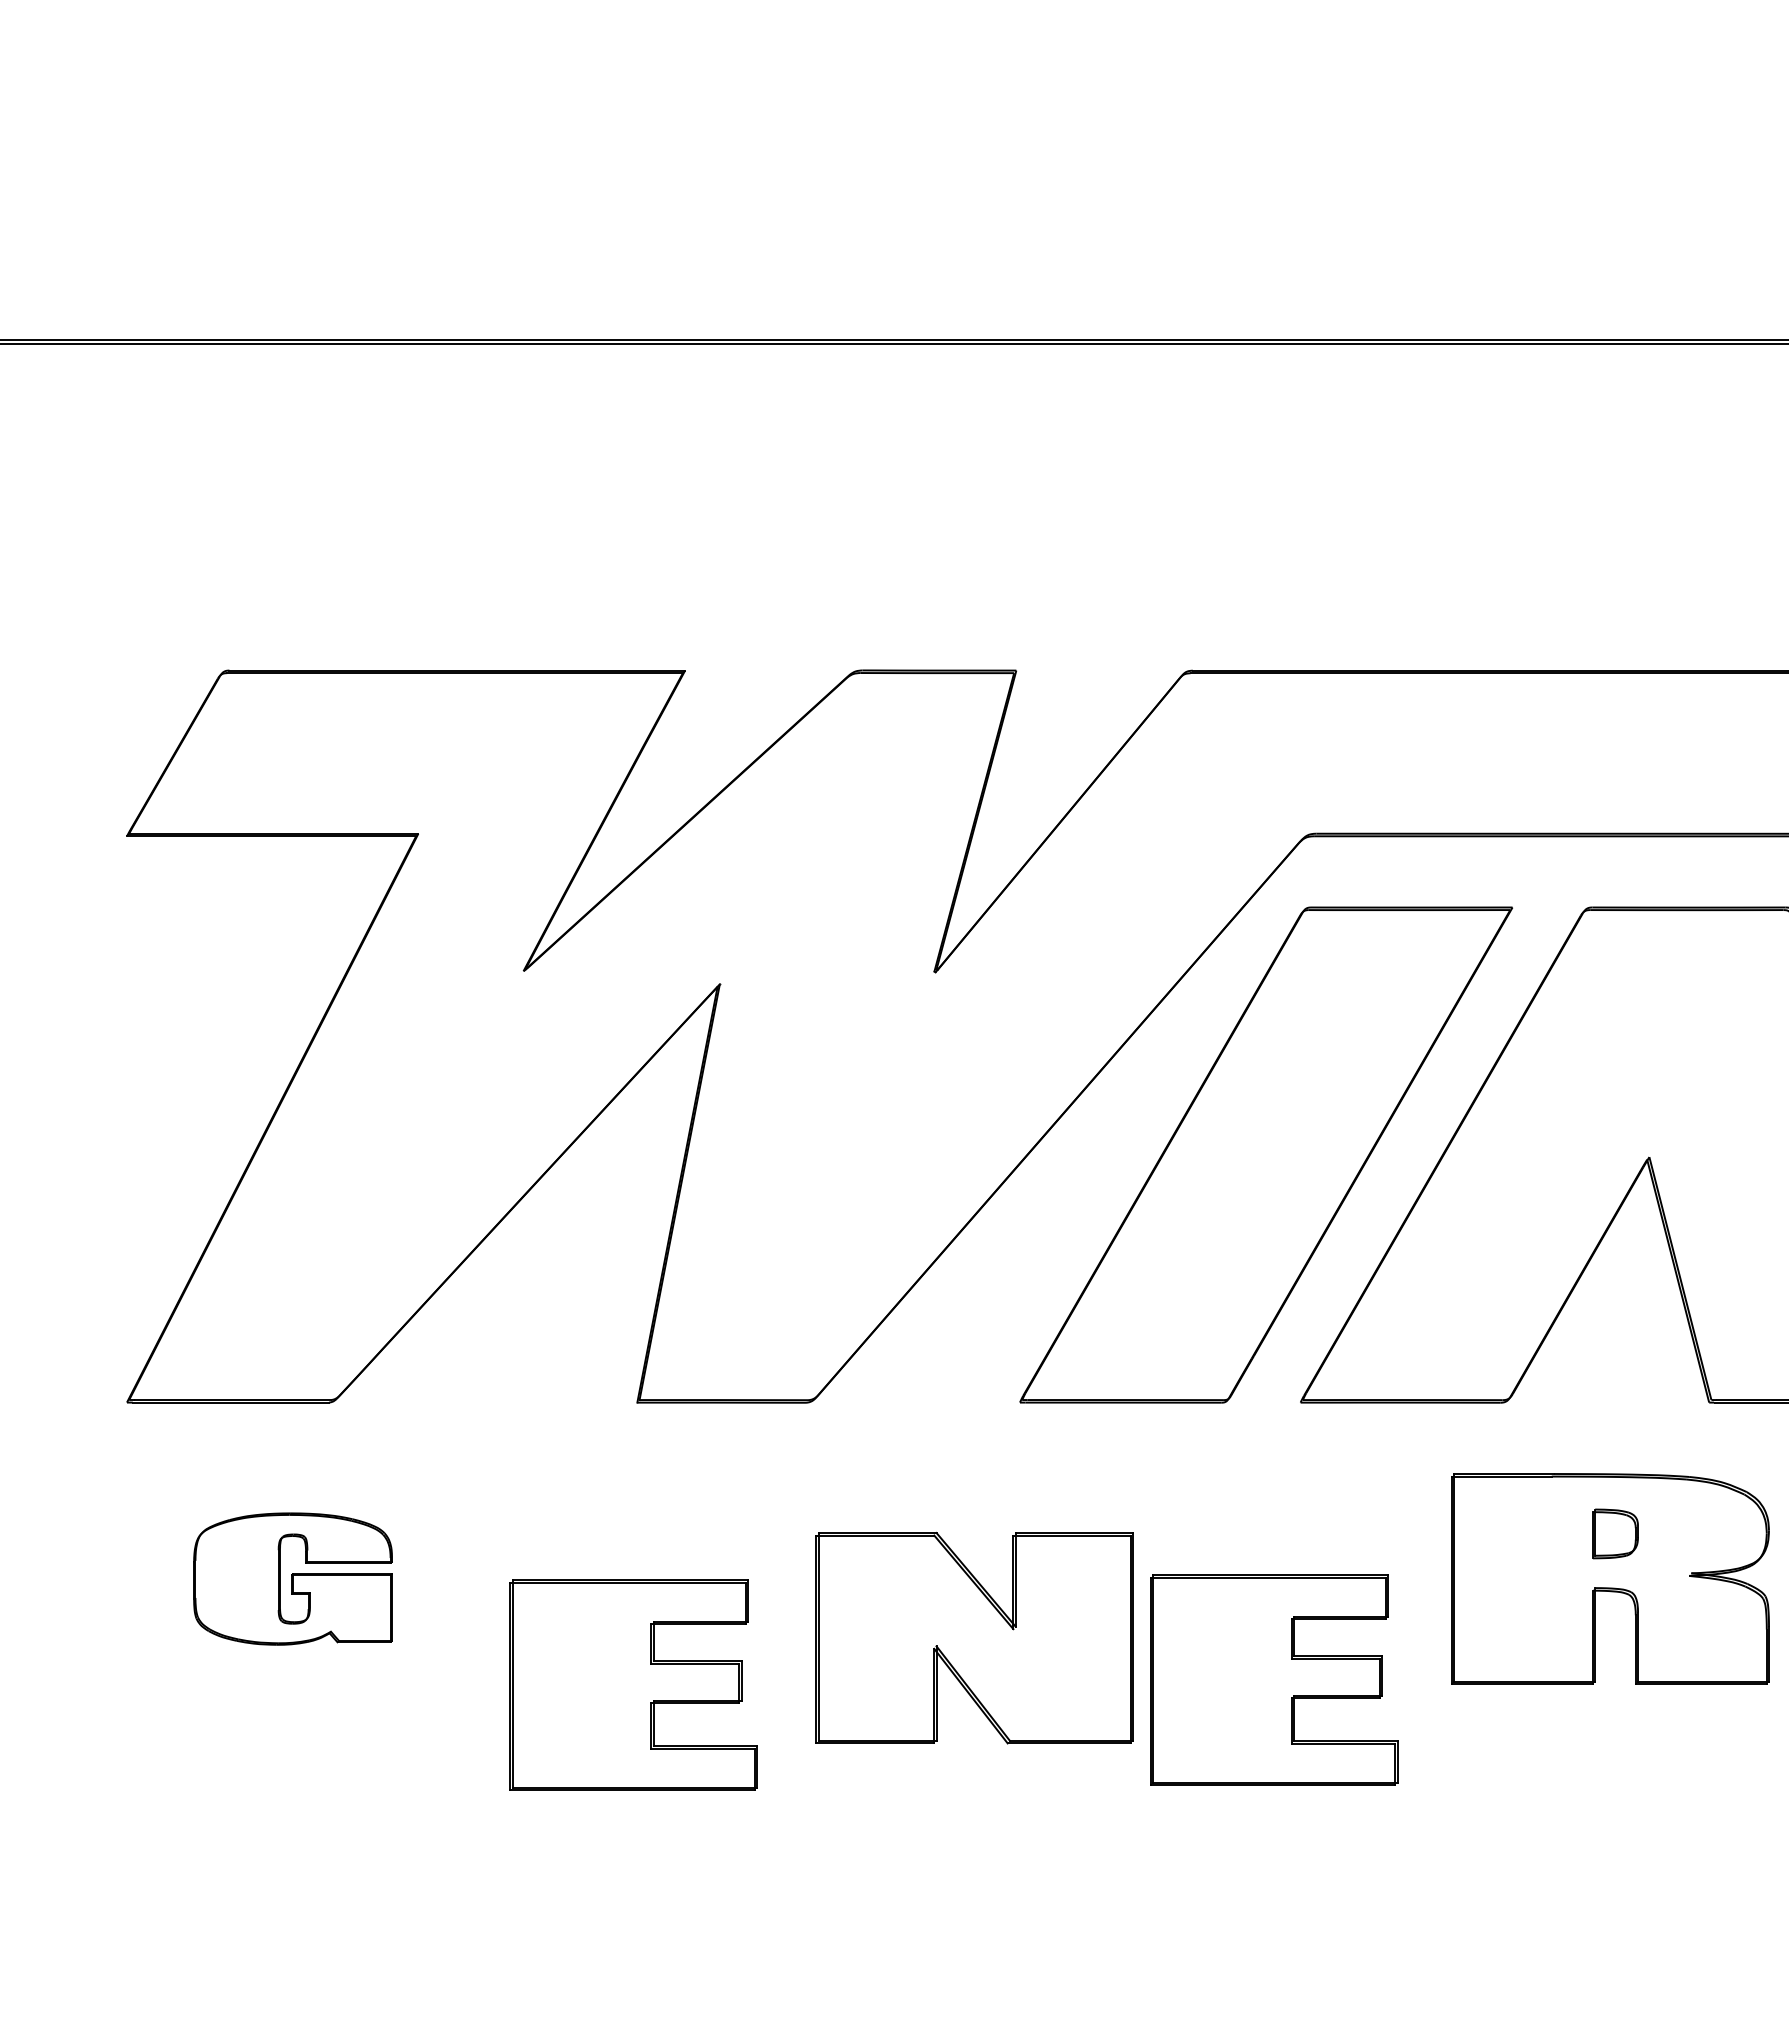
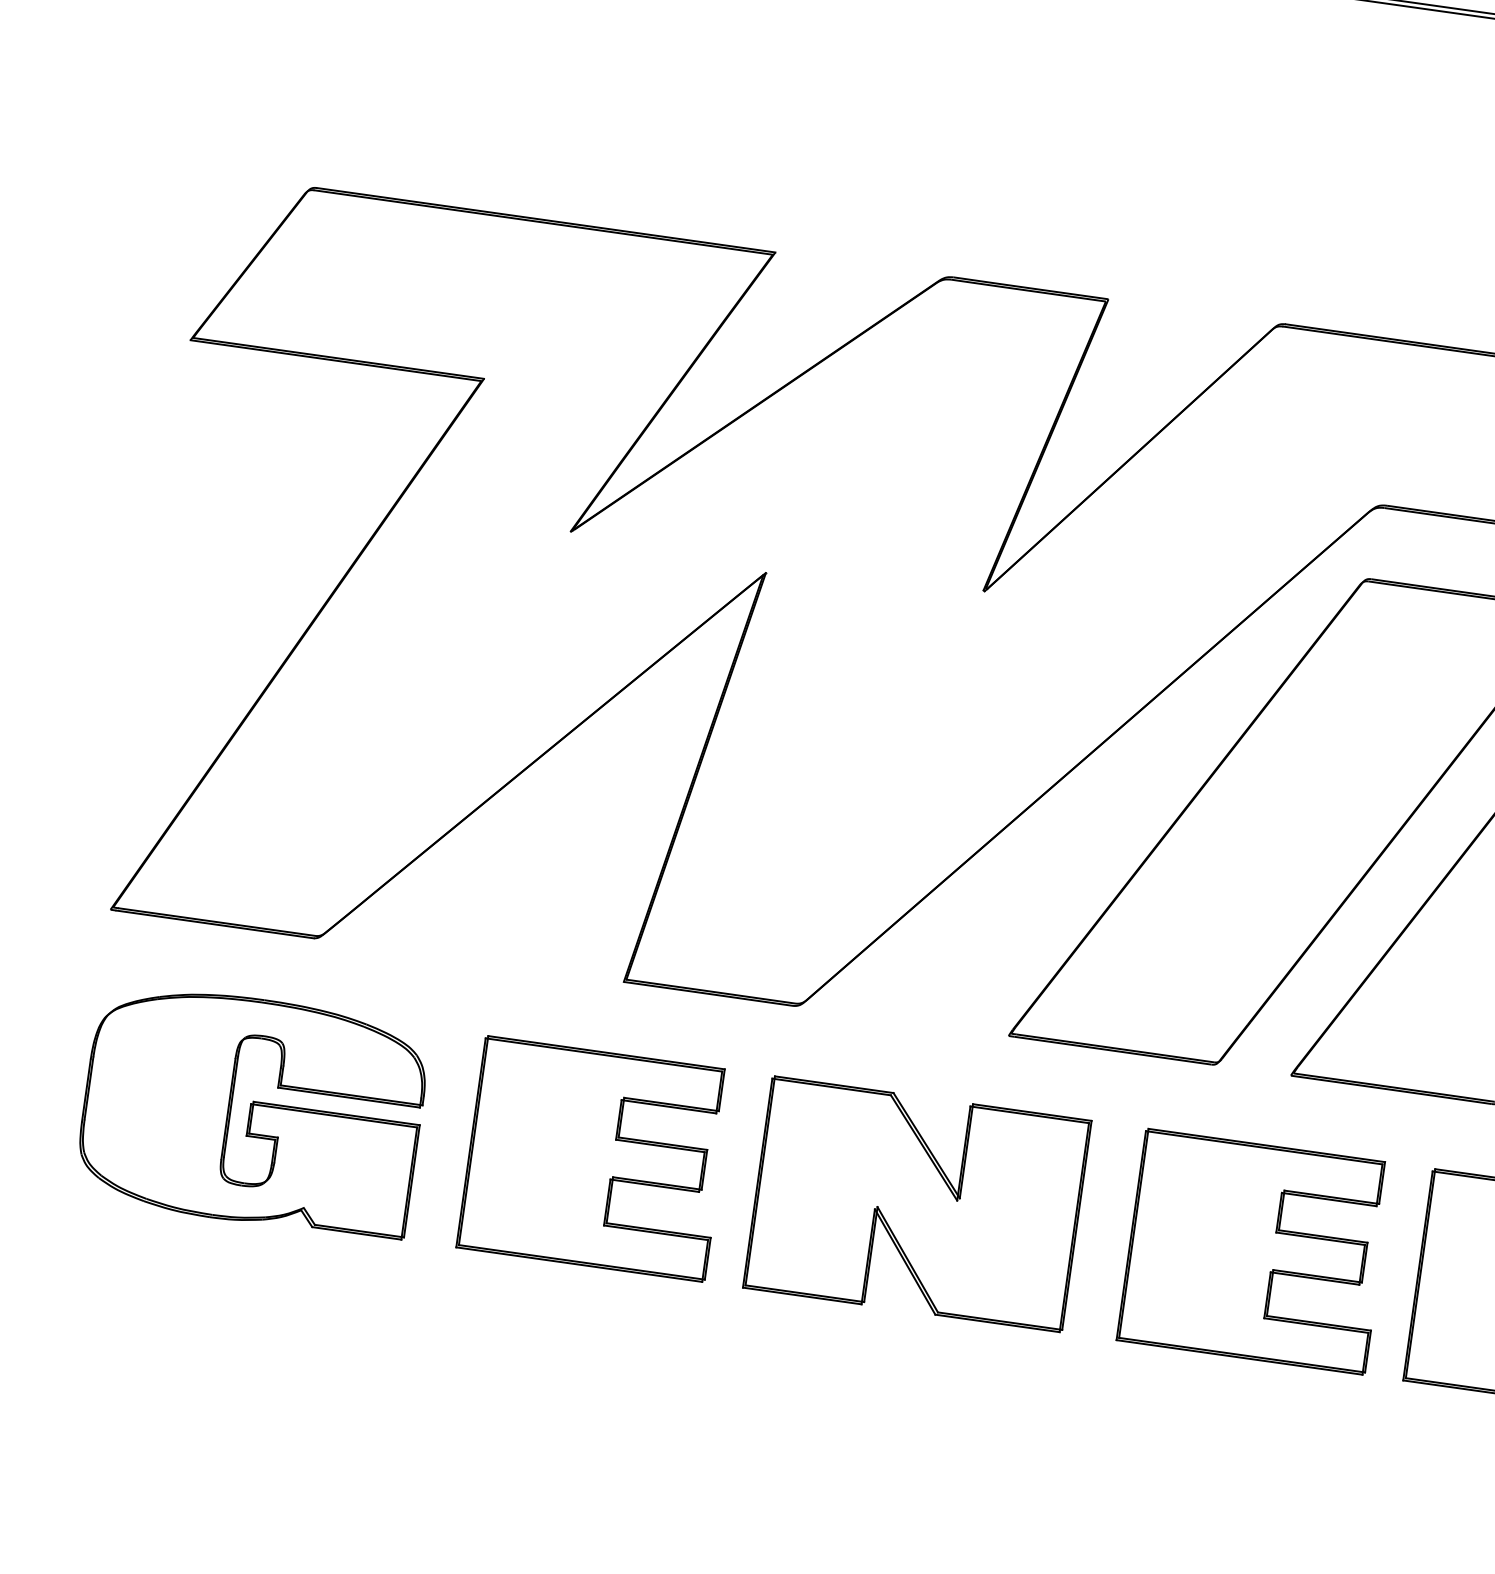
part: (292, 1578) -> (252, 1110), size x1.67
part: (974, 1637) -> (916, 1203), moved
part: (1274, 1679) -> (1255, 1251), moved
part: (633, 1684) -> (595, 1158), moved

